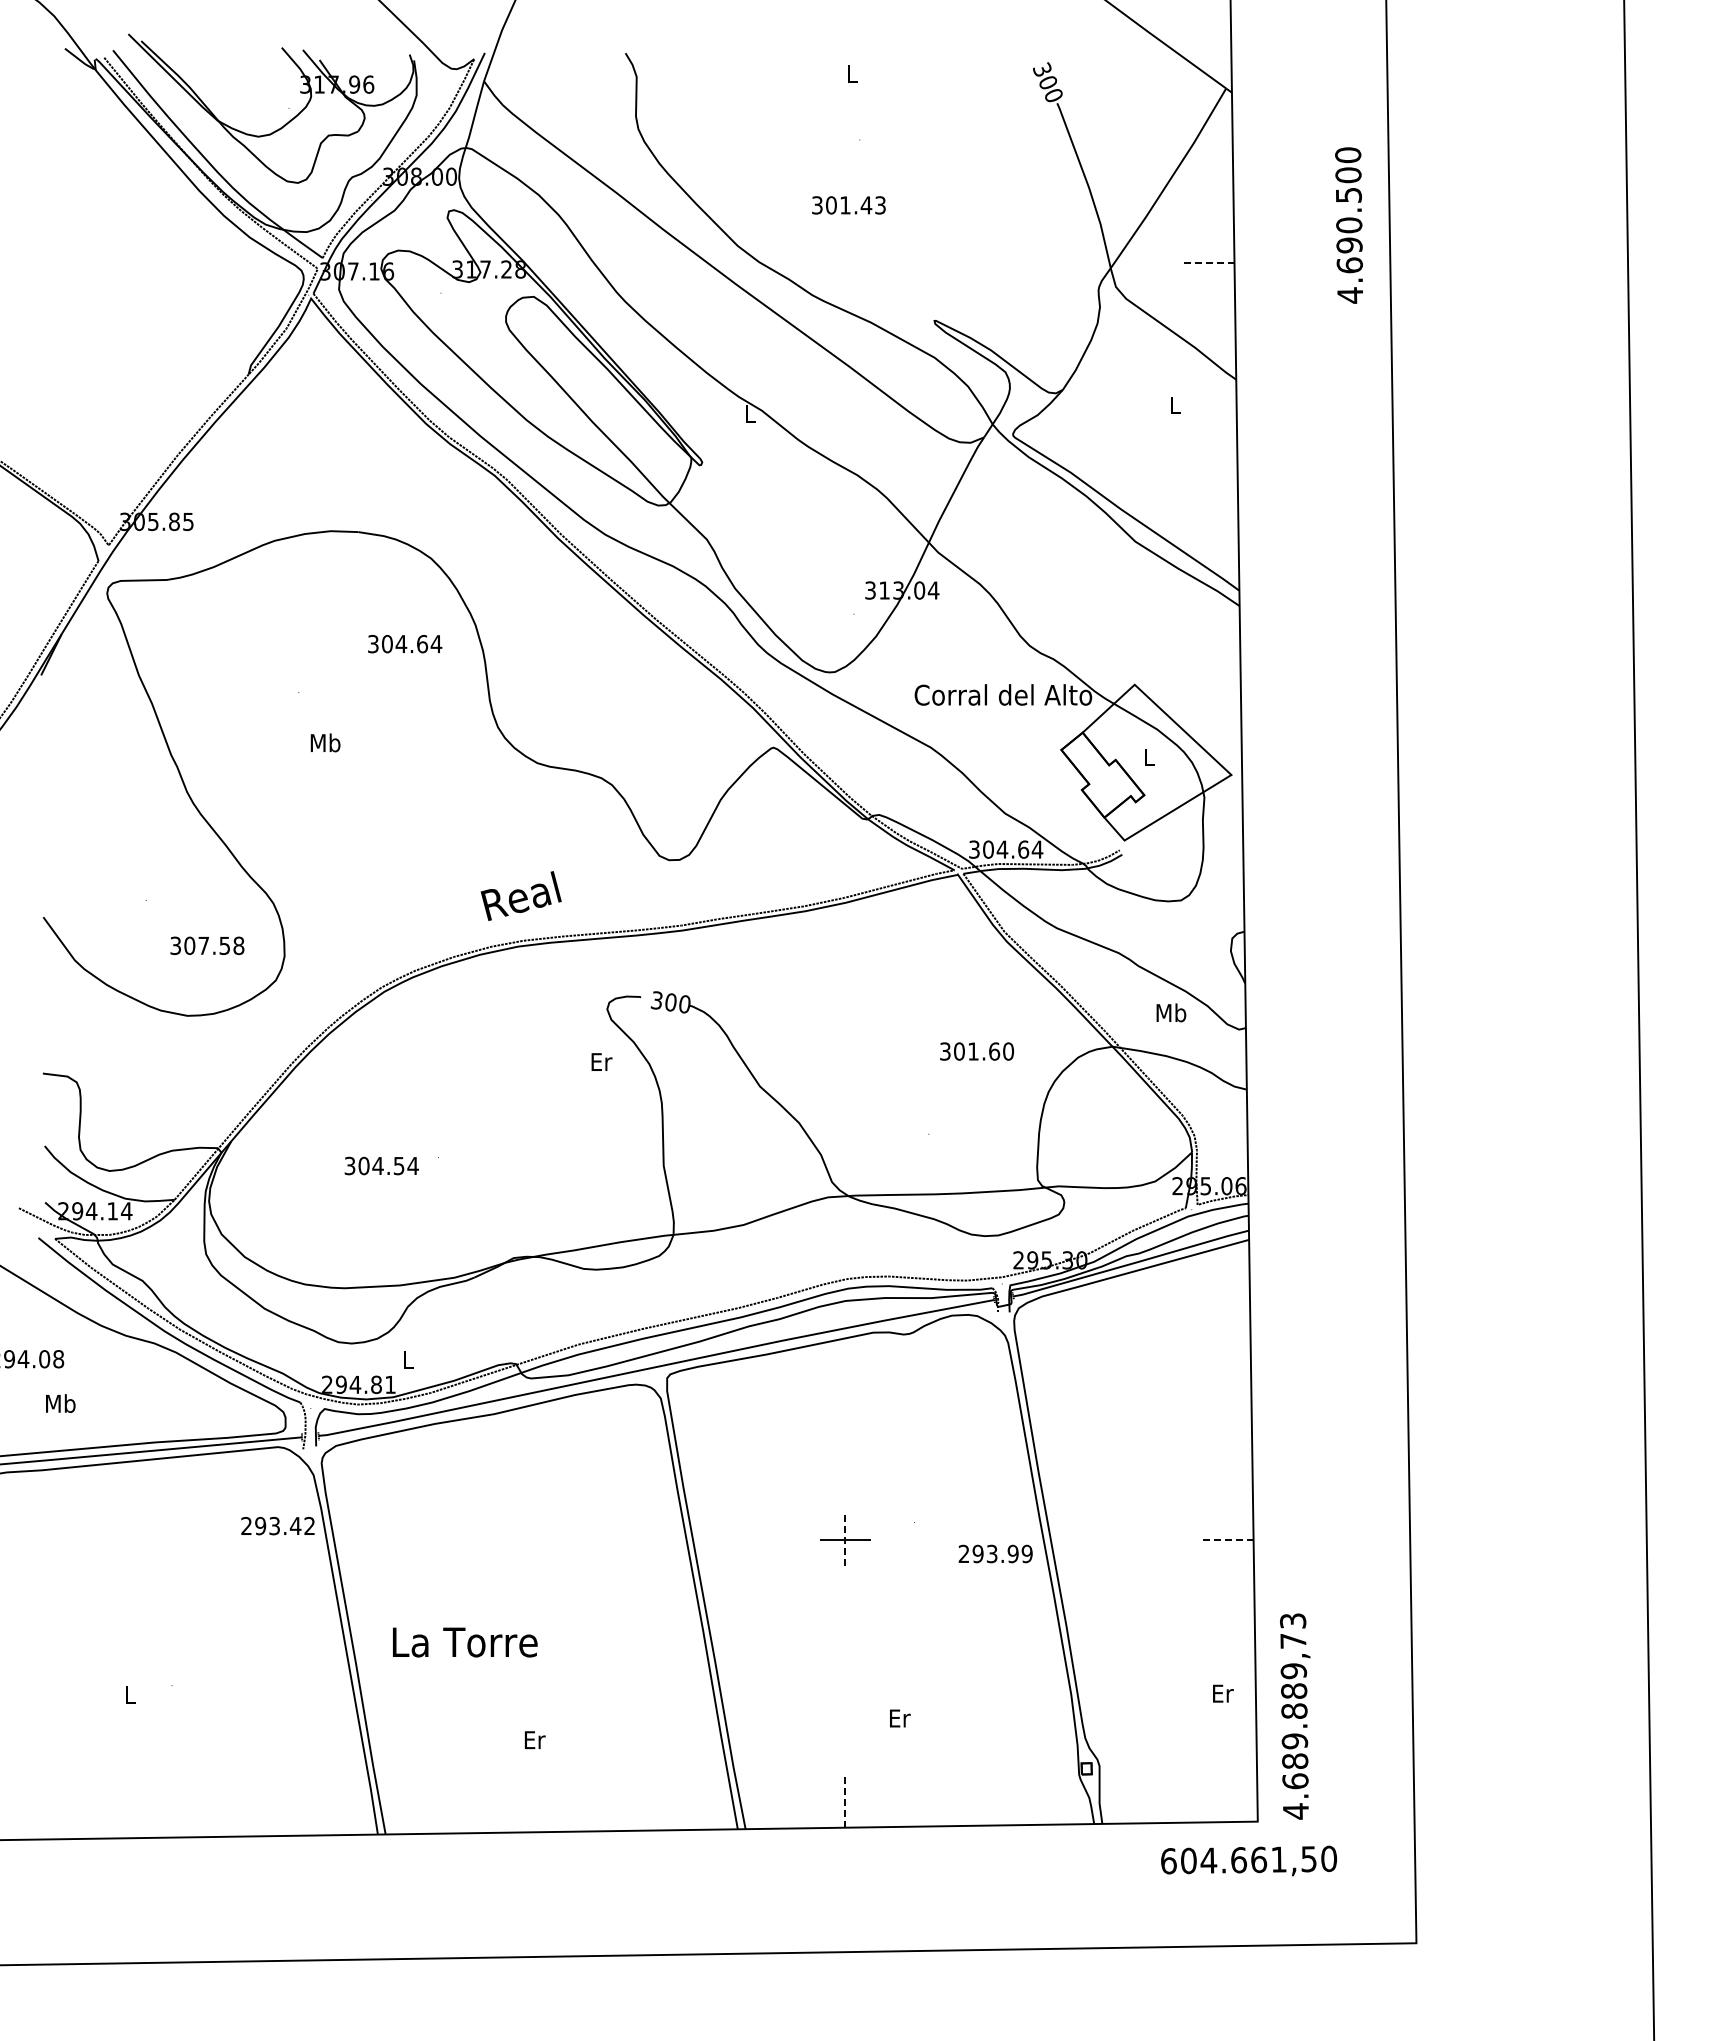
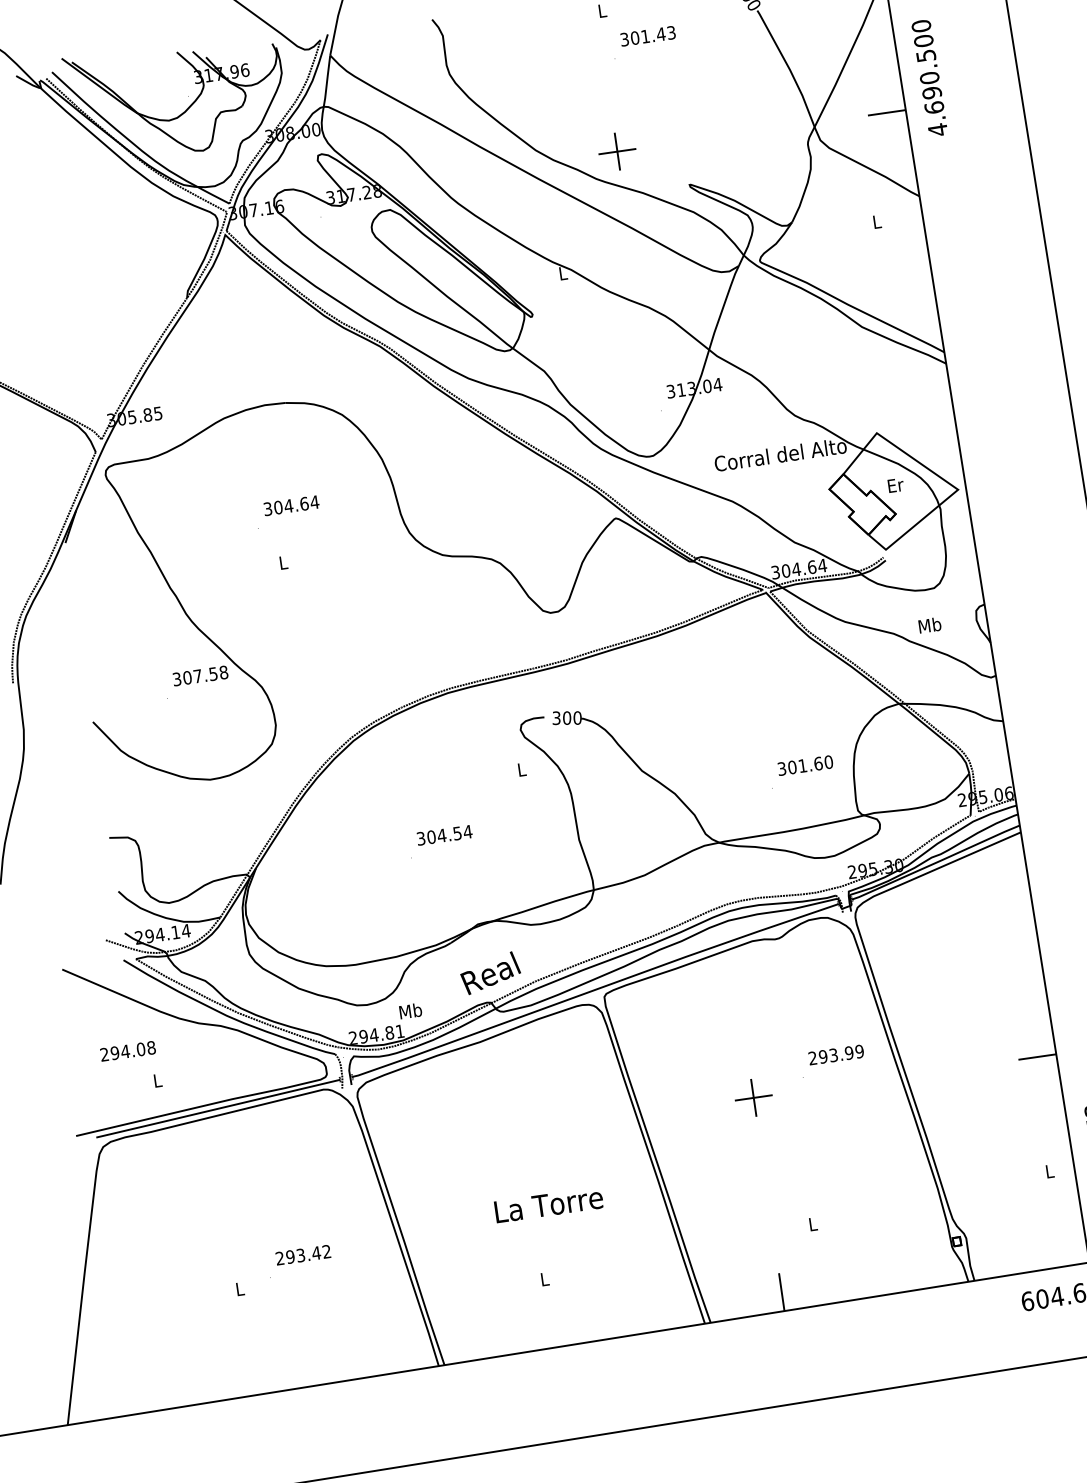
text: (848, 205) -> (647, 36), moved
text: (1348, 225) -> (929, 78), moved
part: (845, 263) -> (617, 151), added
line: (1208, 263) -> (886, 113), dashed -> solid
text: (405, 644) -> (291, 505), moved
text: (325, 742) -> (283, 562), Mb -> L
text: (1149, 757) -> (895, 485), L -> Er
text: (520, 895) -> (490, 972), moved
text: (207, 945) -> (200, 675), moved
text: (1171, 1012) -> (930, 625), moved
text: (977, 1051) -> (805, 765), moved
text: (601, 1061) -> (521, 769), Er -> L
text: (381, 1165) -> (444, 834), moved
text: (408, 1359) -> (410, 1010), L -> Mb
text: (60, 1403) -> (157, 1080), Mb -> L
text: (277, 1525) -> (302, 1254), moved
line: (845, 1540) -> (753, 1098), dashed -> solid
line: (1228, 1540) -> (1037, 1057), dashed -> solid
text: (995, 1553) -> (836, 1054), moved
text: (465, 1642) -> (549, 1204), moved
text: (1223, 1693) -> (1050, 1171), Er -> L
text: (900, 1718) -> (813, 1224), Er -> L
text: (534, 1740) -> (544, 1279), Er -> L
line: (845, 1802) -> (781, 1292), dashed -> solid

